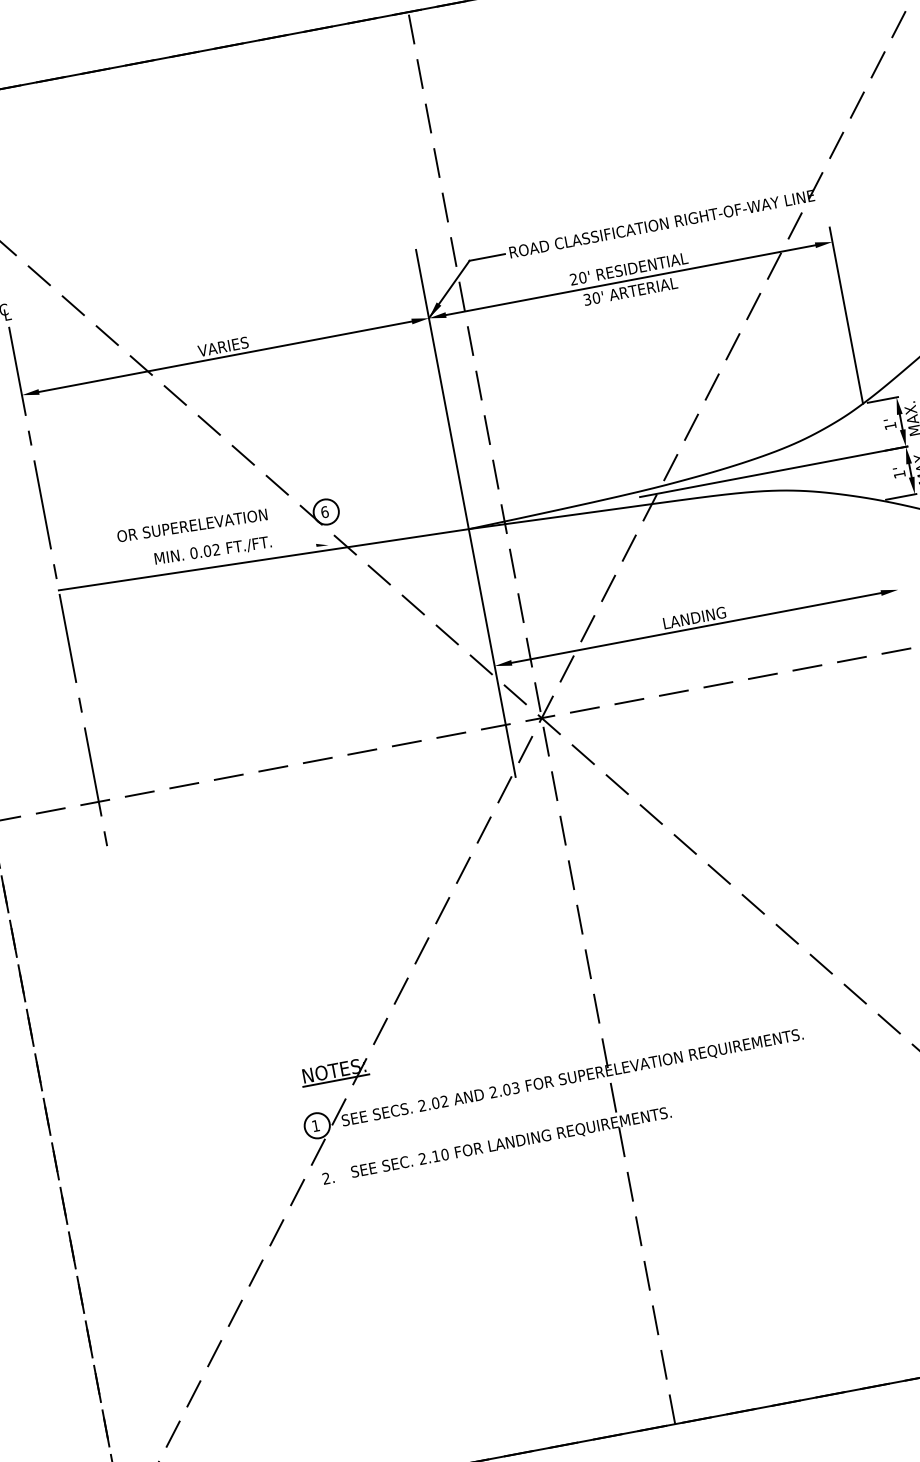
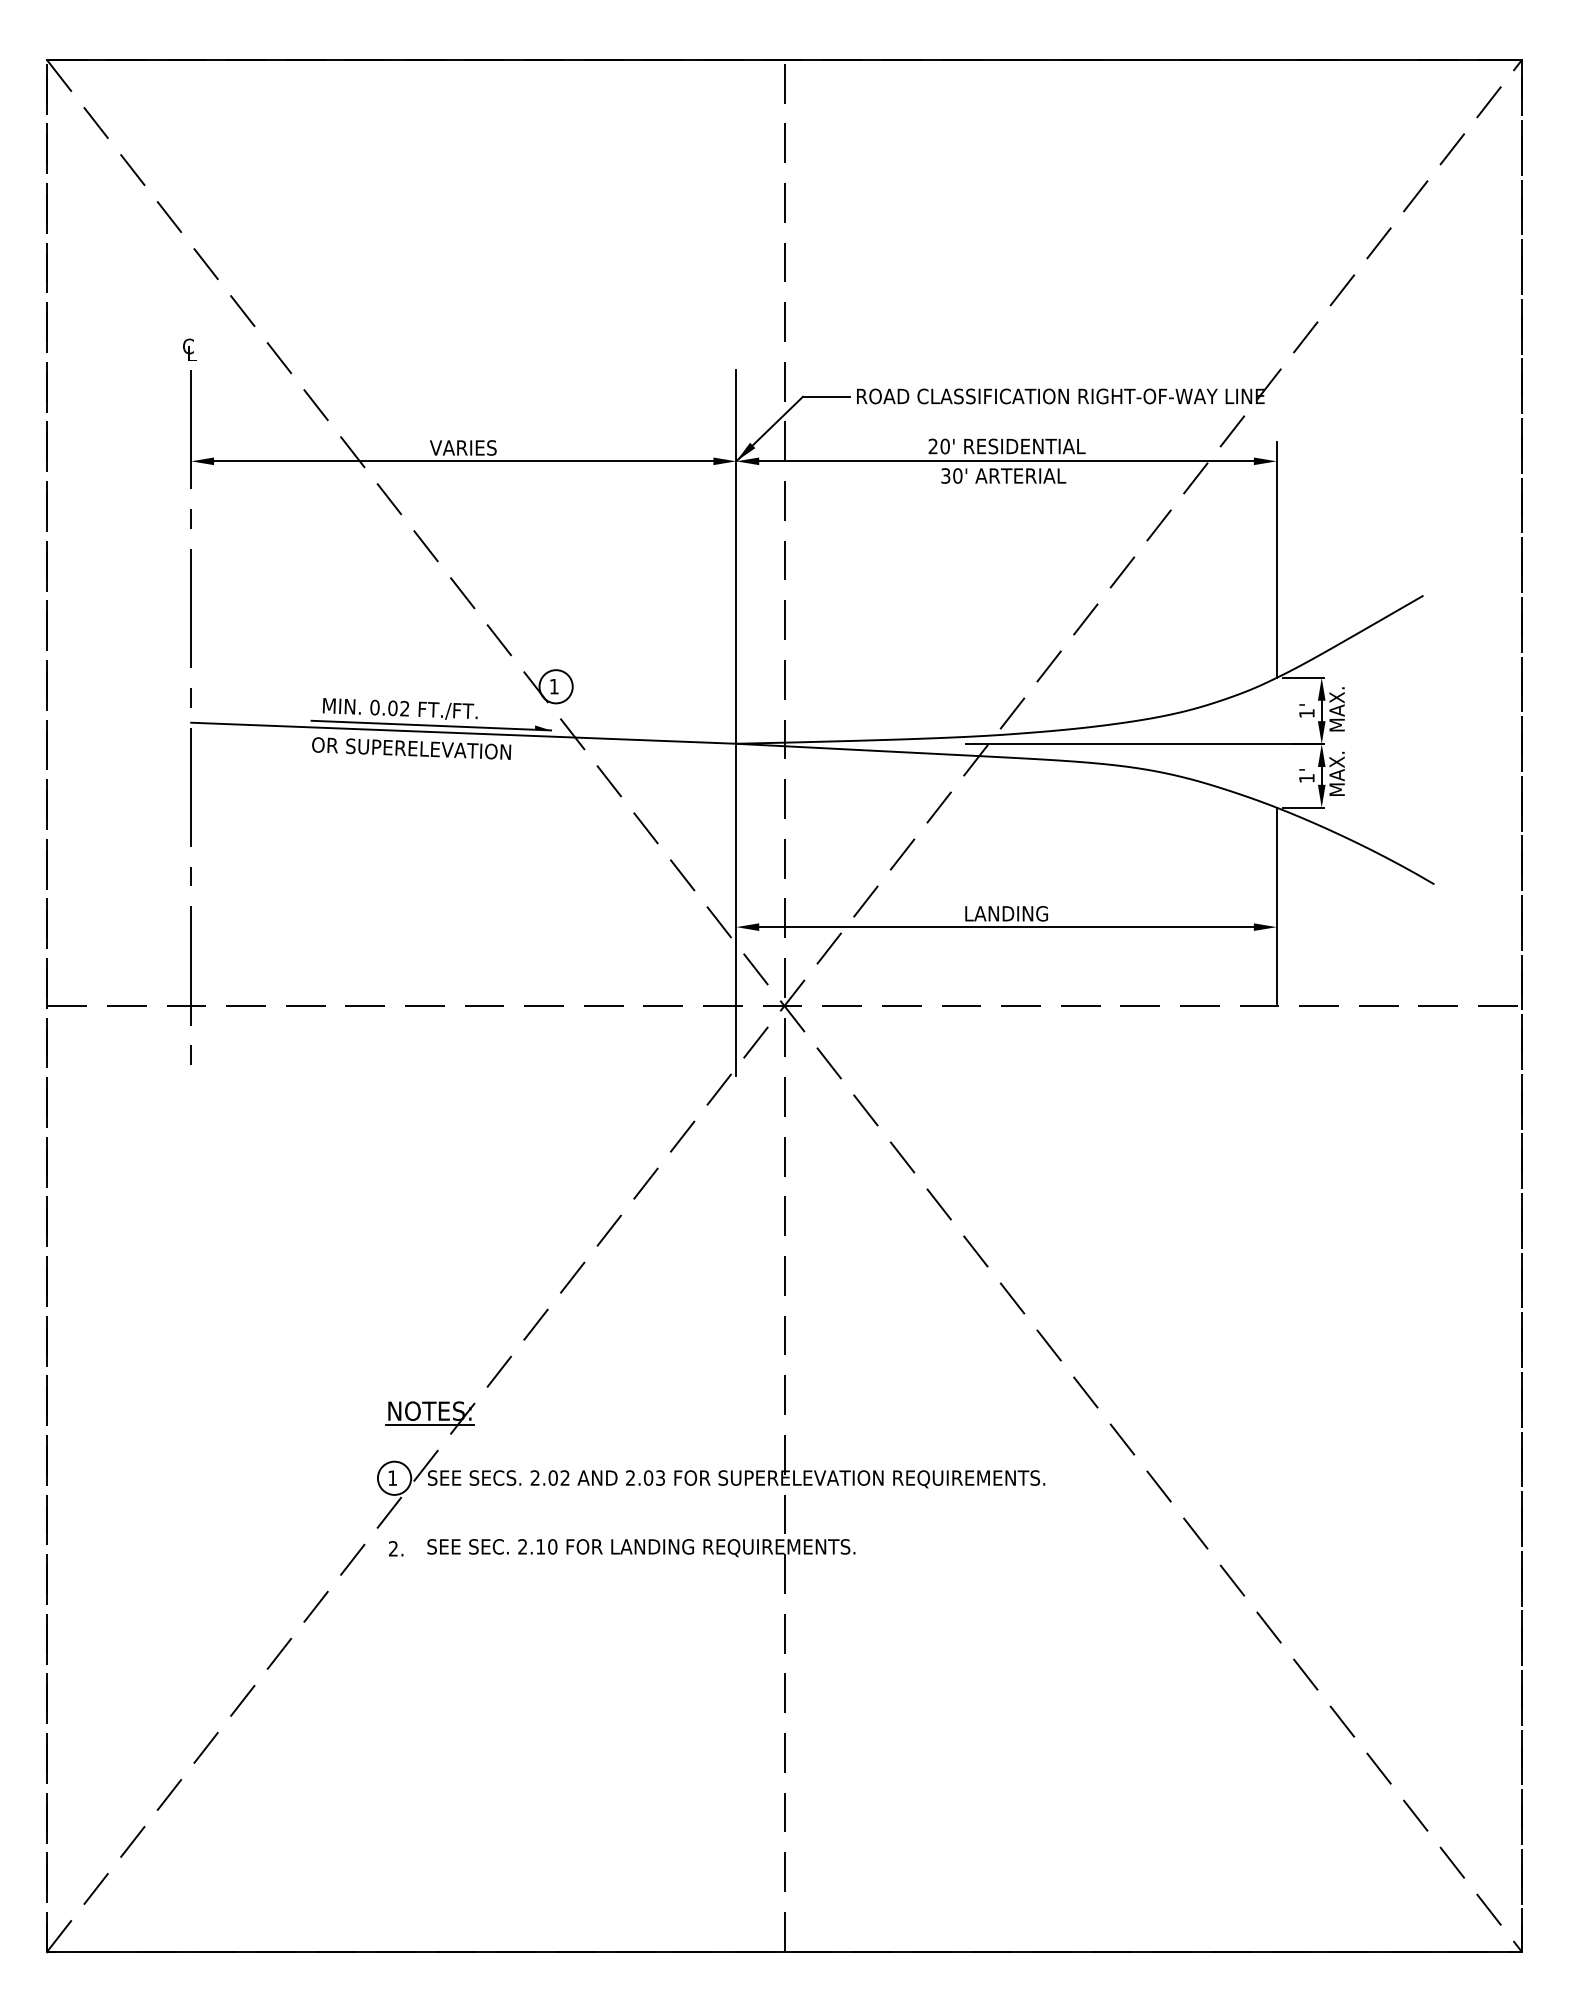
text: (325, 512) -> (554, 686), 6 -> 1
text: (192, 525) -> (411, 748), moved
line: (238, 558) -> (431, 725), added
line: (894, 573) -> (1276, 905), added

